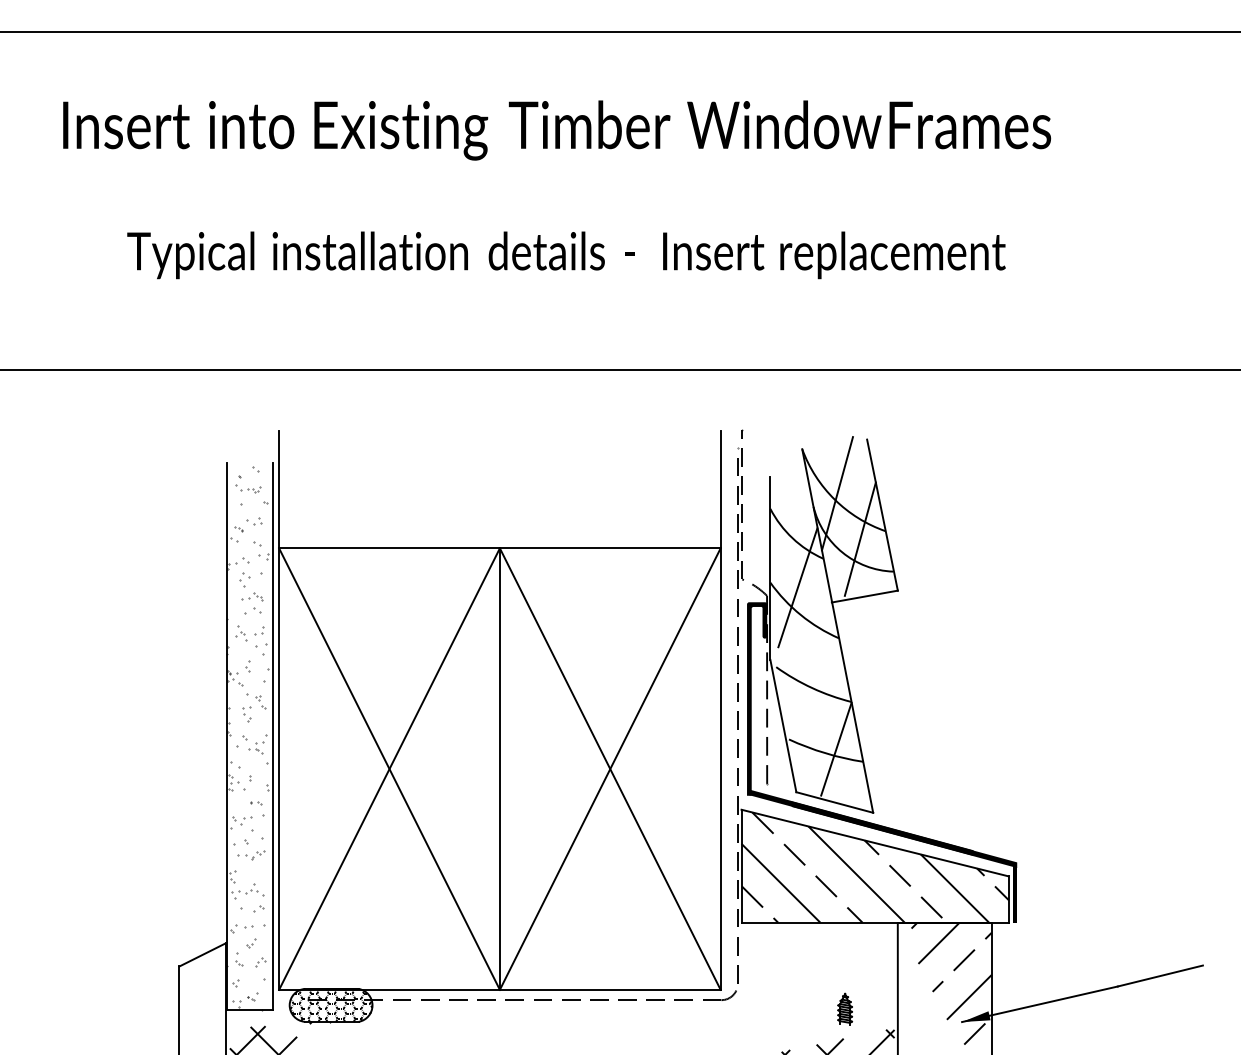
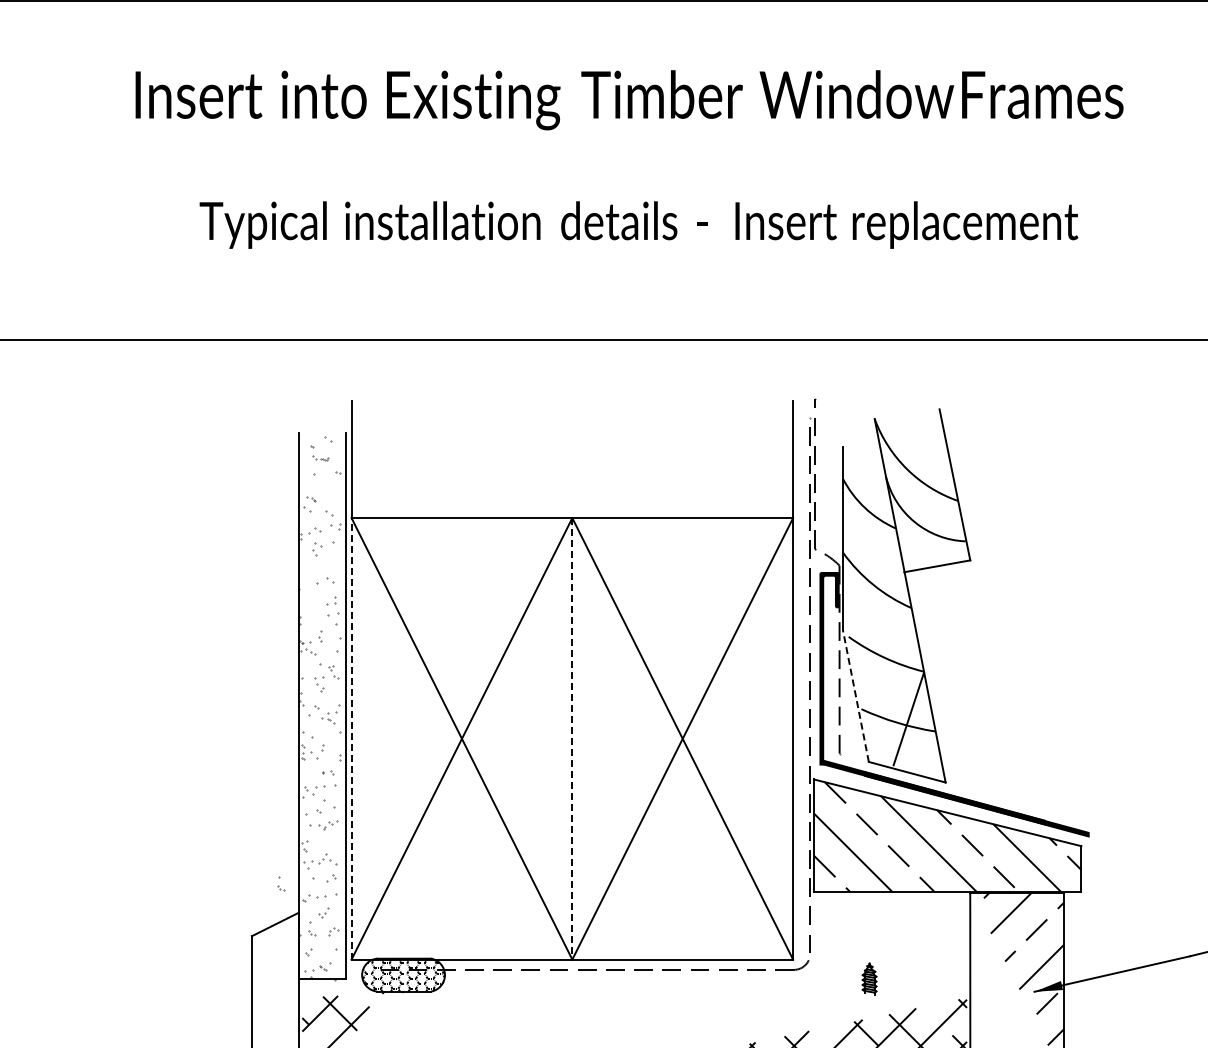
part: (248, 488) -> (320, 458), size x0.6
line: (836, 493) -> (908, 463), removed
part: (254, 521) -> (326, 491), removed
line: (859, 538) -> (931, 508), removed
line: (797, 587) -> (869, 557), removed
part: (252, 596) -> (324, 566), removed
part: (241, 633) -> (313, 603), removed
line: (783, 725) -> (855, 695), solid -> dashed
line: (279, 769) -> (351, 739), solid -> dashed
line: (499, 769) -> (571, 739), solid -> dashed
fill: (1014, 893) -> (1086, 863), removed
part: (208, 914) -> (280, 884), added
part: (845, 1008) -> (869, 978), moved

